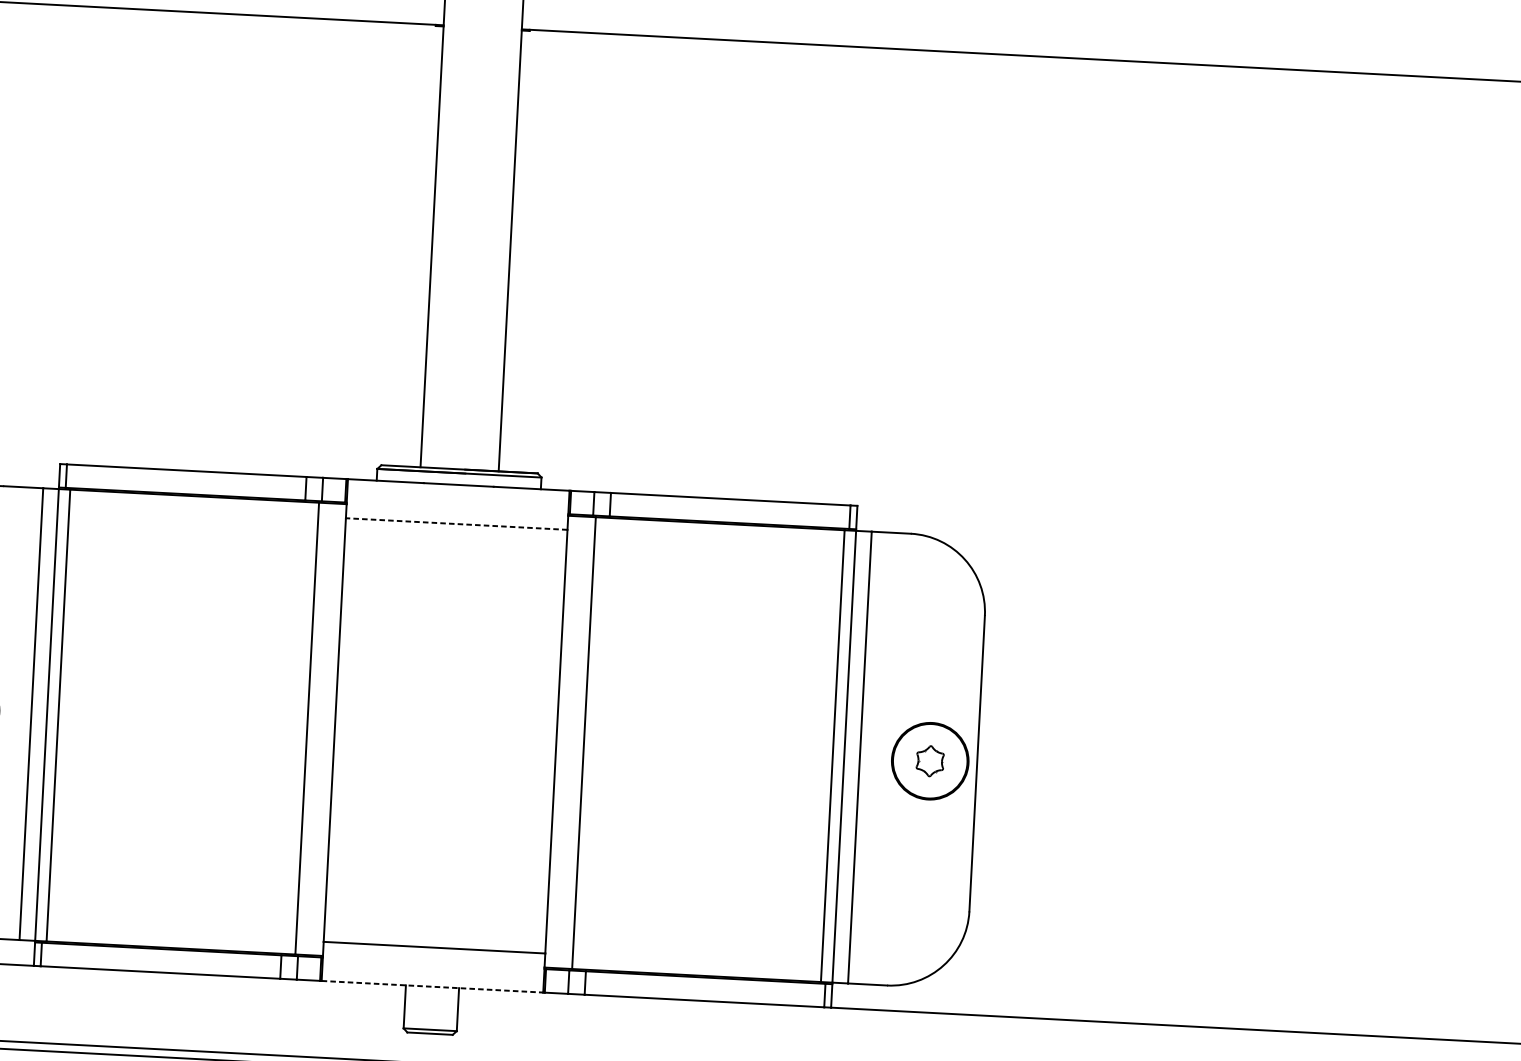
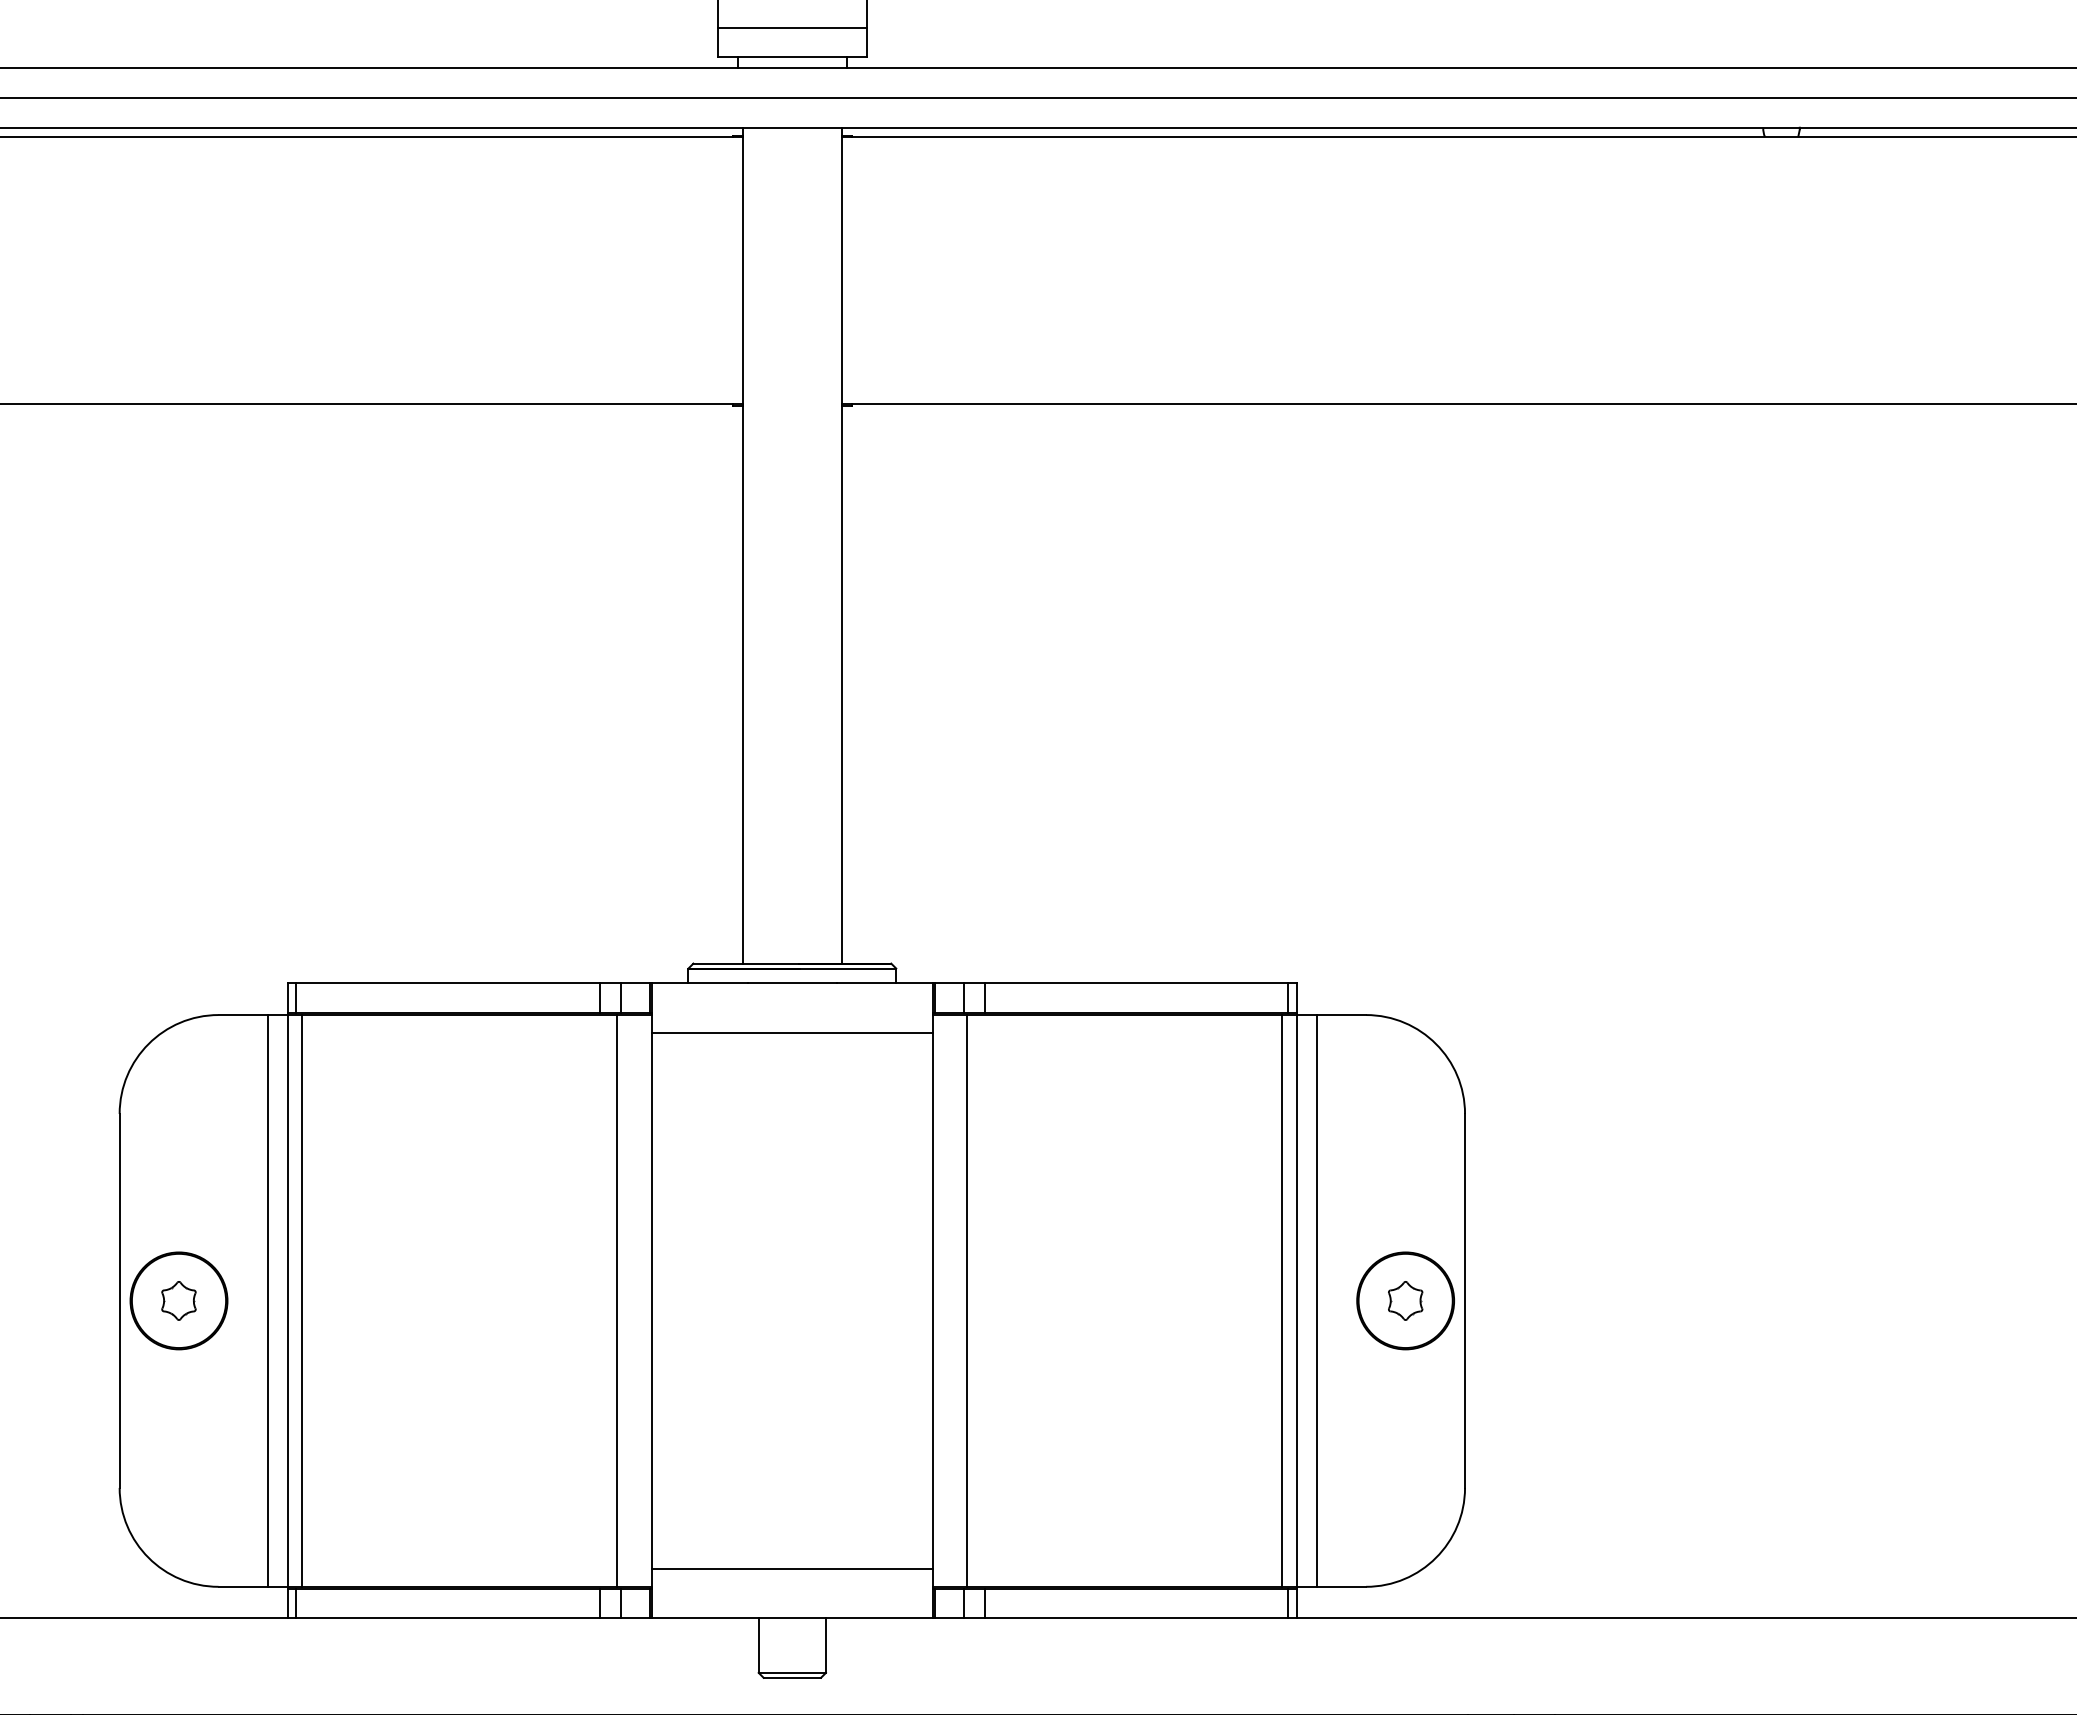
line: (456, 523) -> (791, 1032), dashed -> solid
line: (432, 986) -> (792, 1618), dashed -> solid

